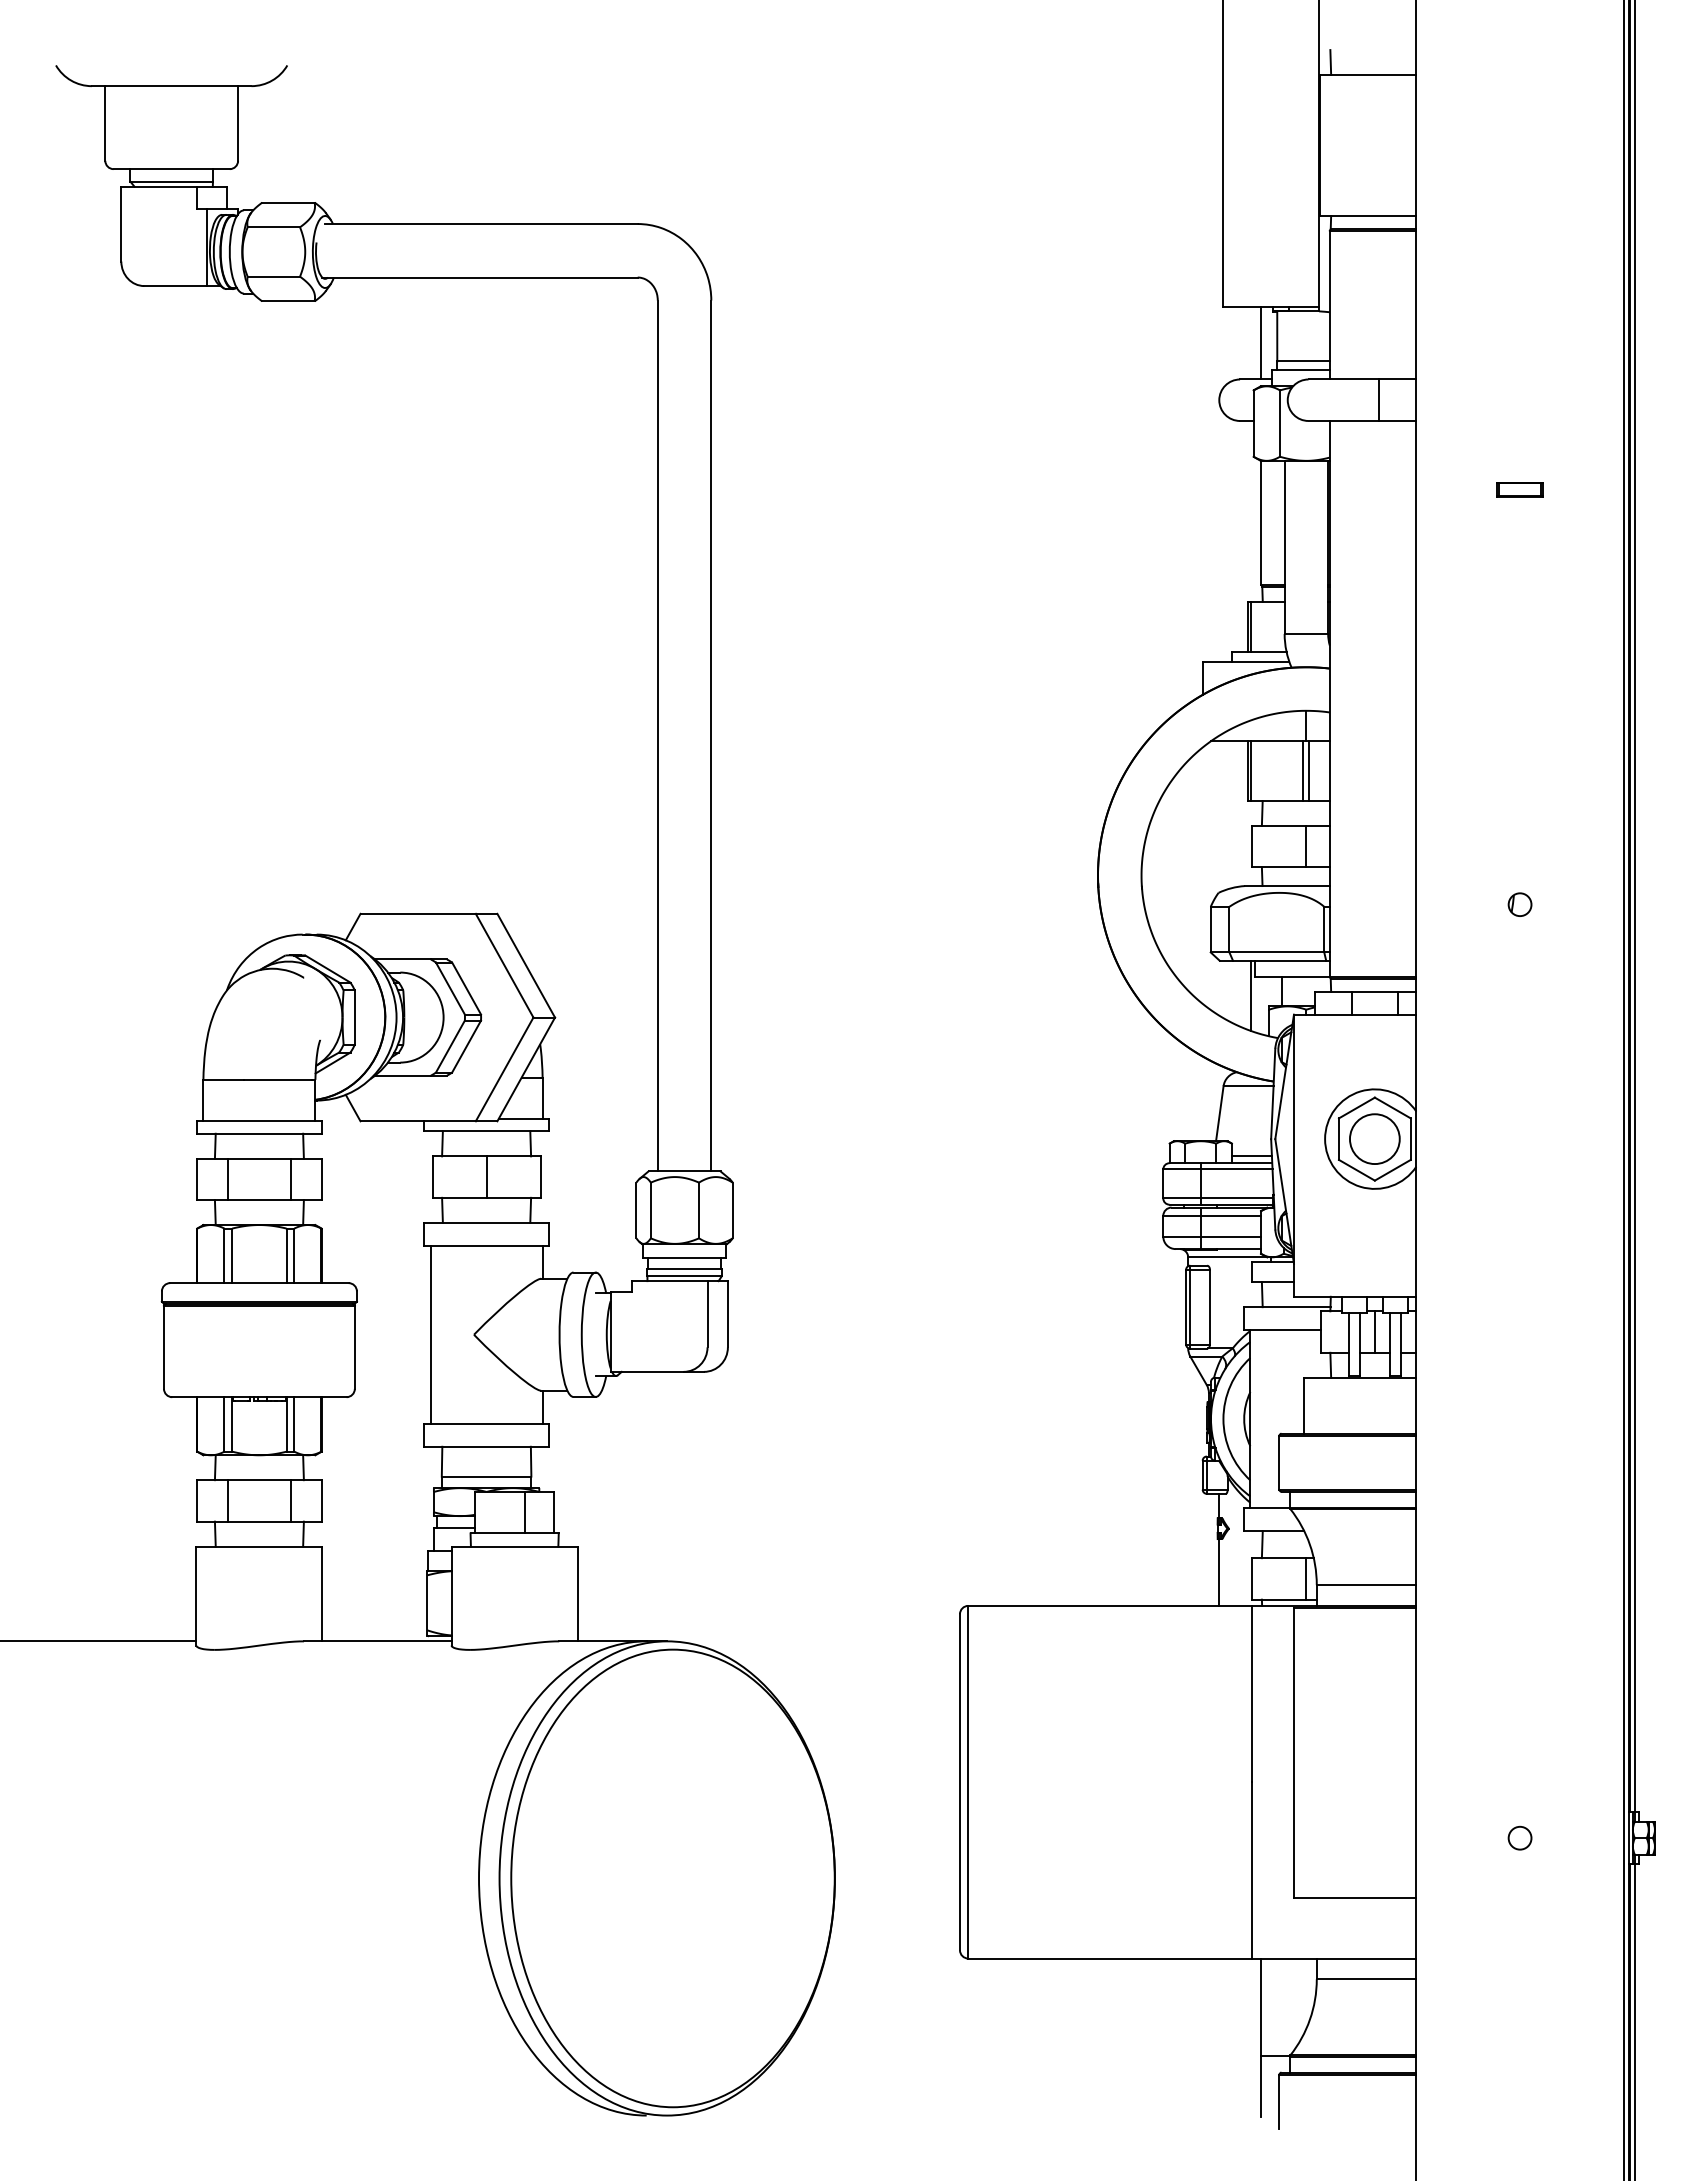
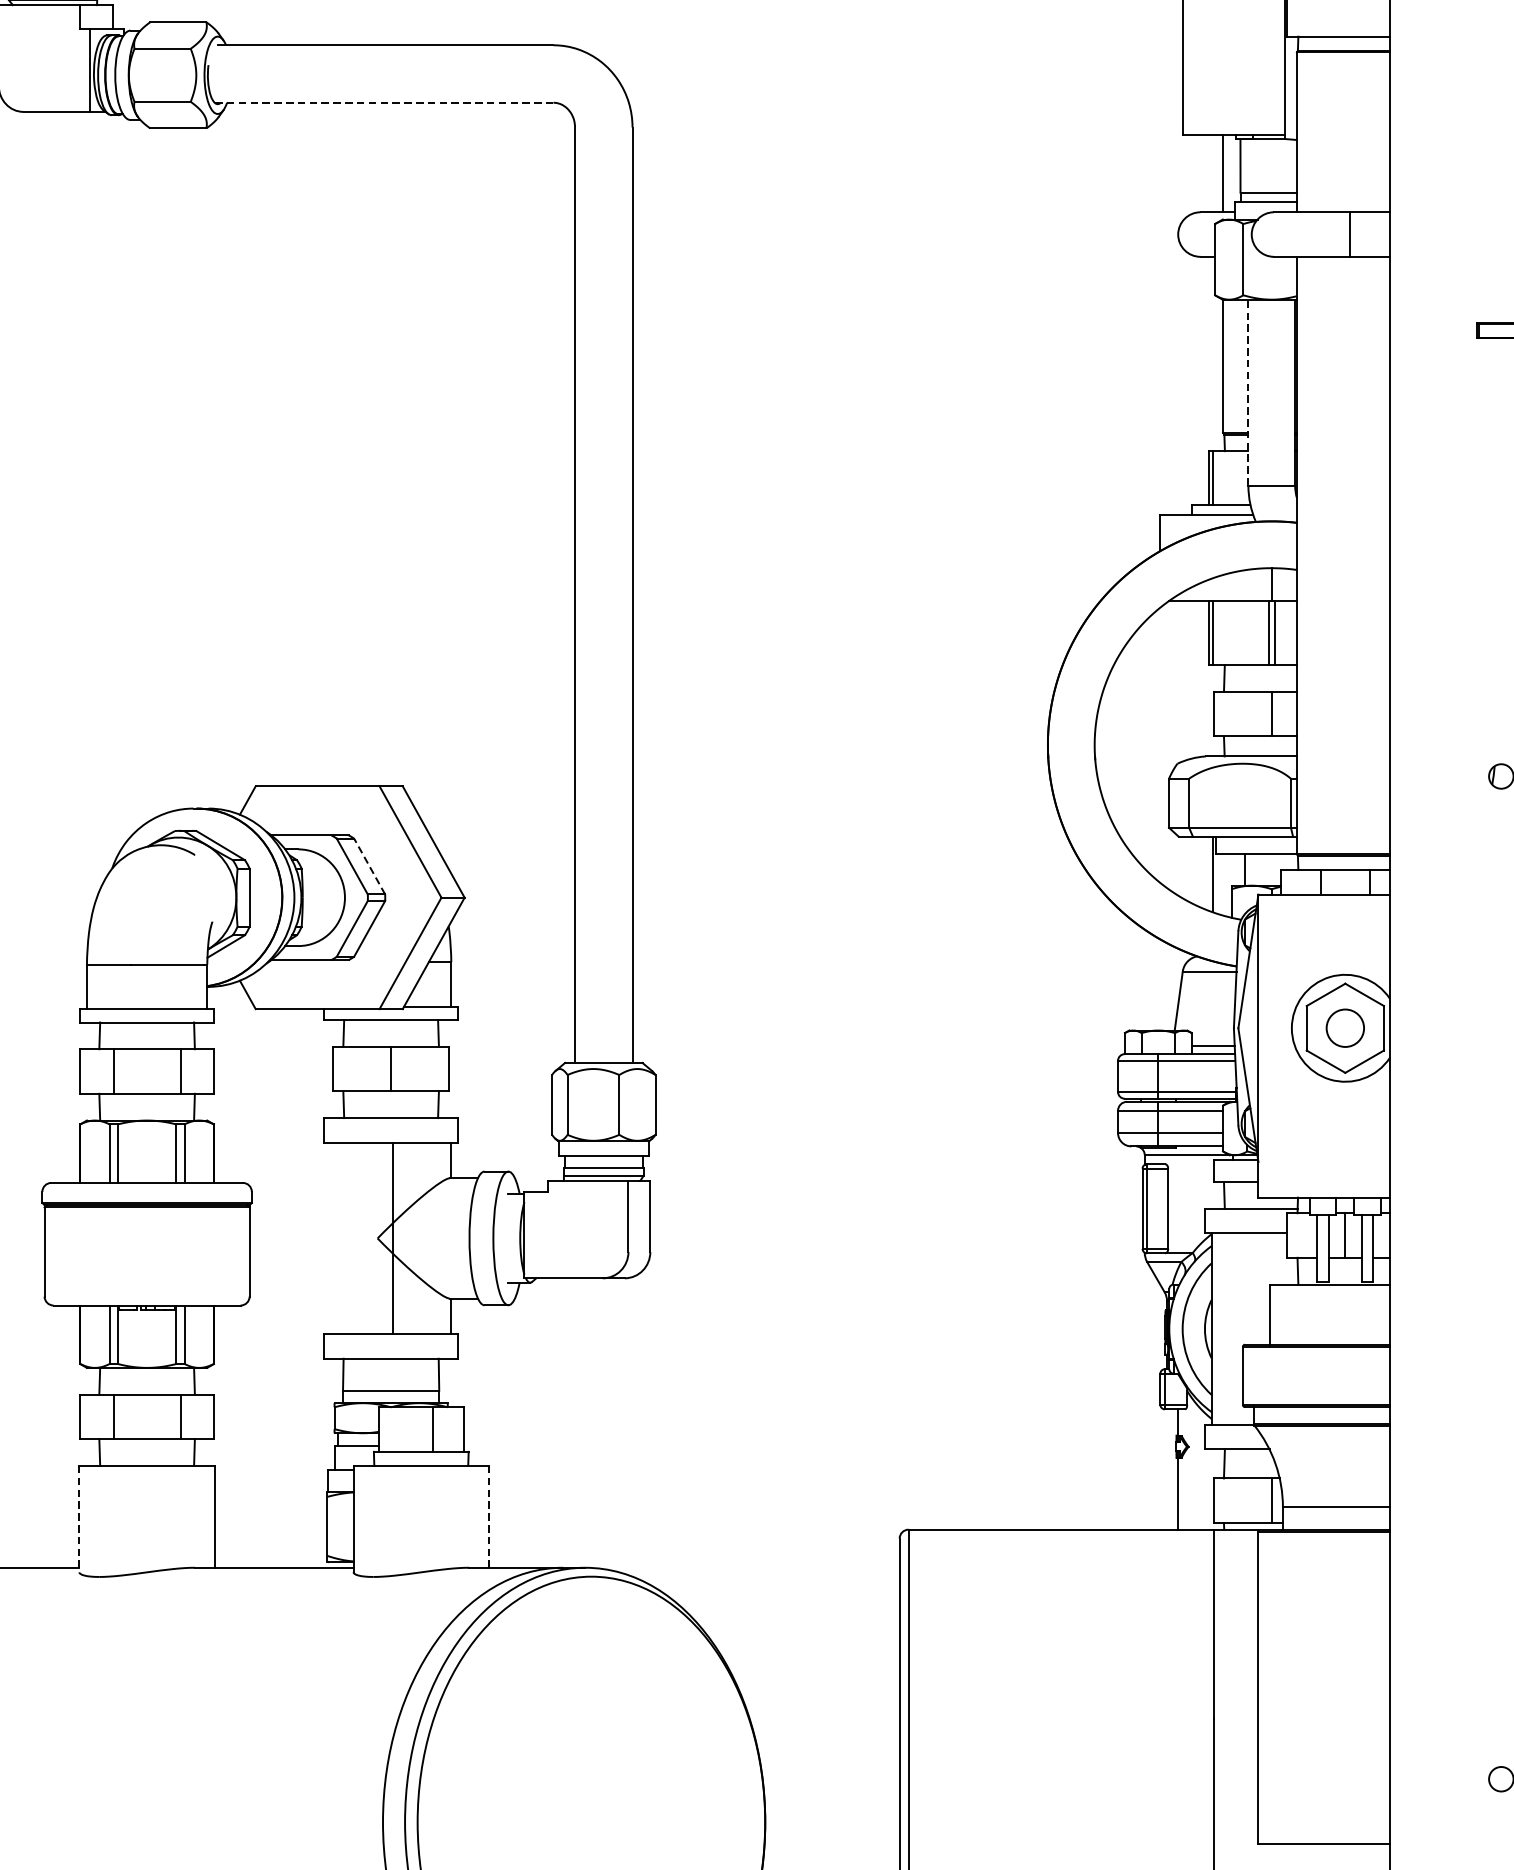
line: (480, 277) -> (384, 102), solid -> dashed
line: (1284, 547) -> (1248, 392), solid -> dashed
line: (466, 988) -> (369, 866), solid -> dashed
circle: (1374, 1138) -> (1344, 1027), size x0.7
line: (430, 1334) -> (393, 1238), moved
line: (577, 1594) -> (488, 1517), solid -> dashed
line: (196, 1596) -> (79, 1519), solid -> dashed

